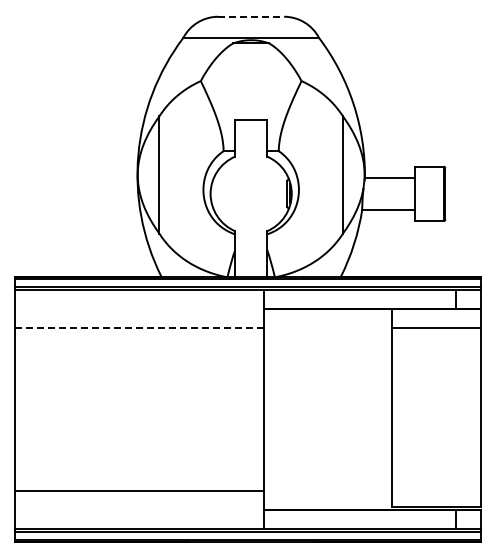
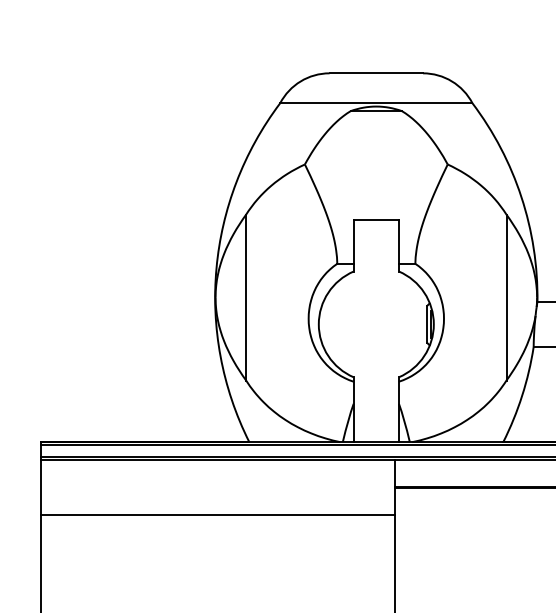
line: (251, 16) -> (376, 72), dashed -> solid
line: (139, 328) -> (218, 515), dashed -> solid

